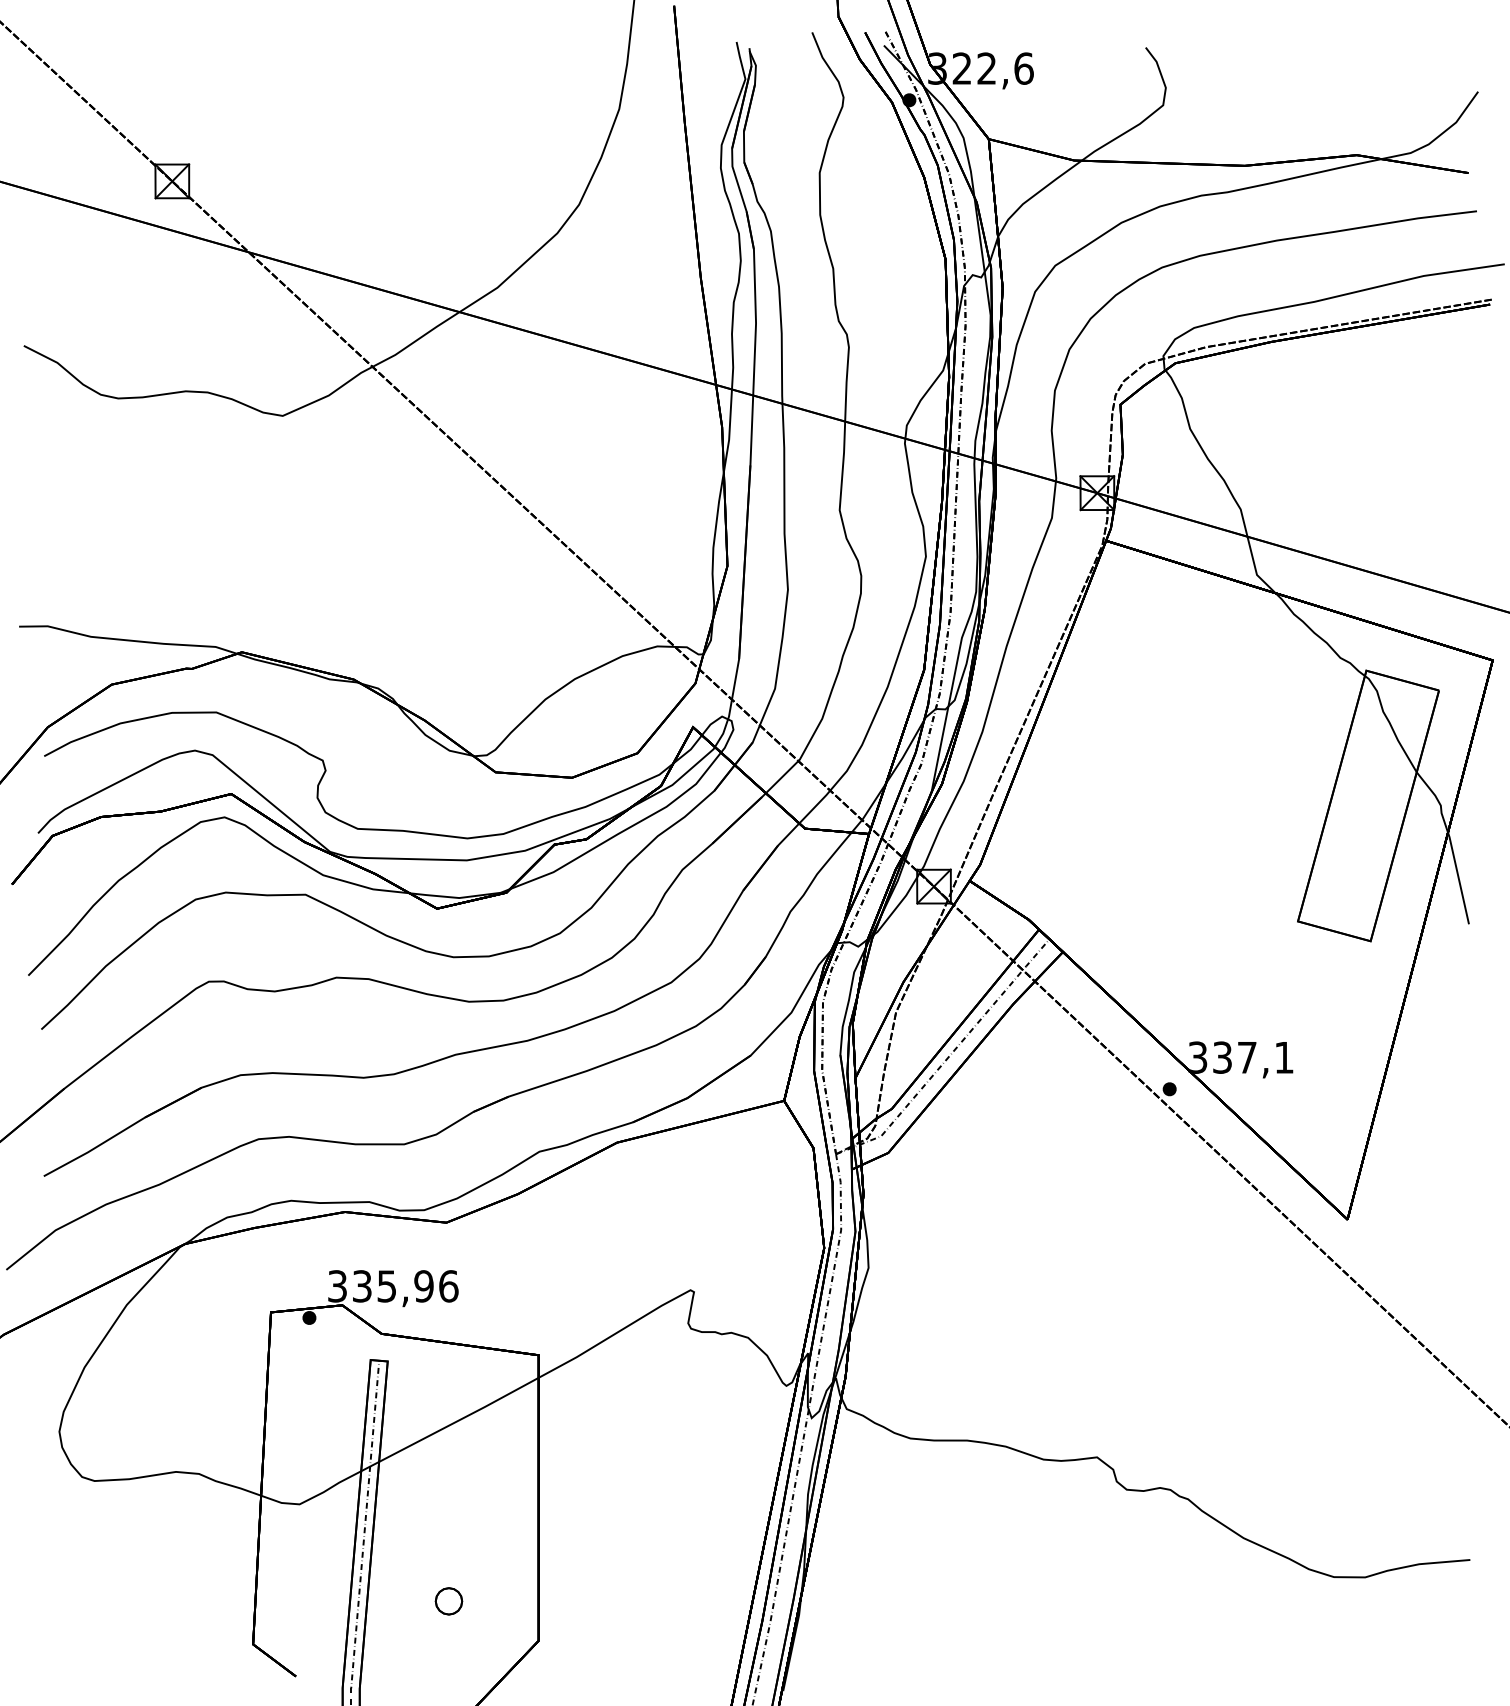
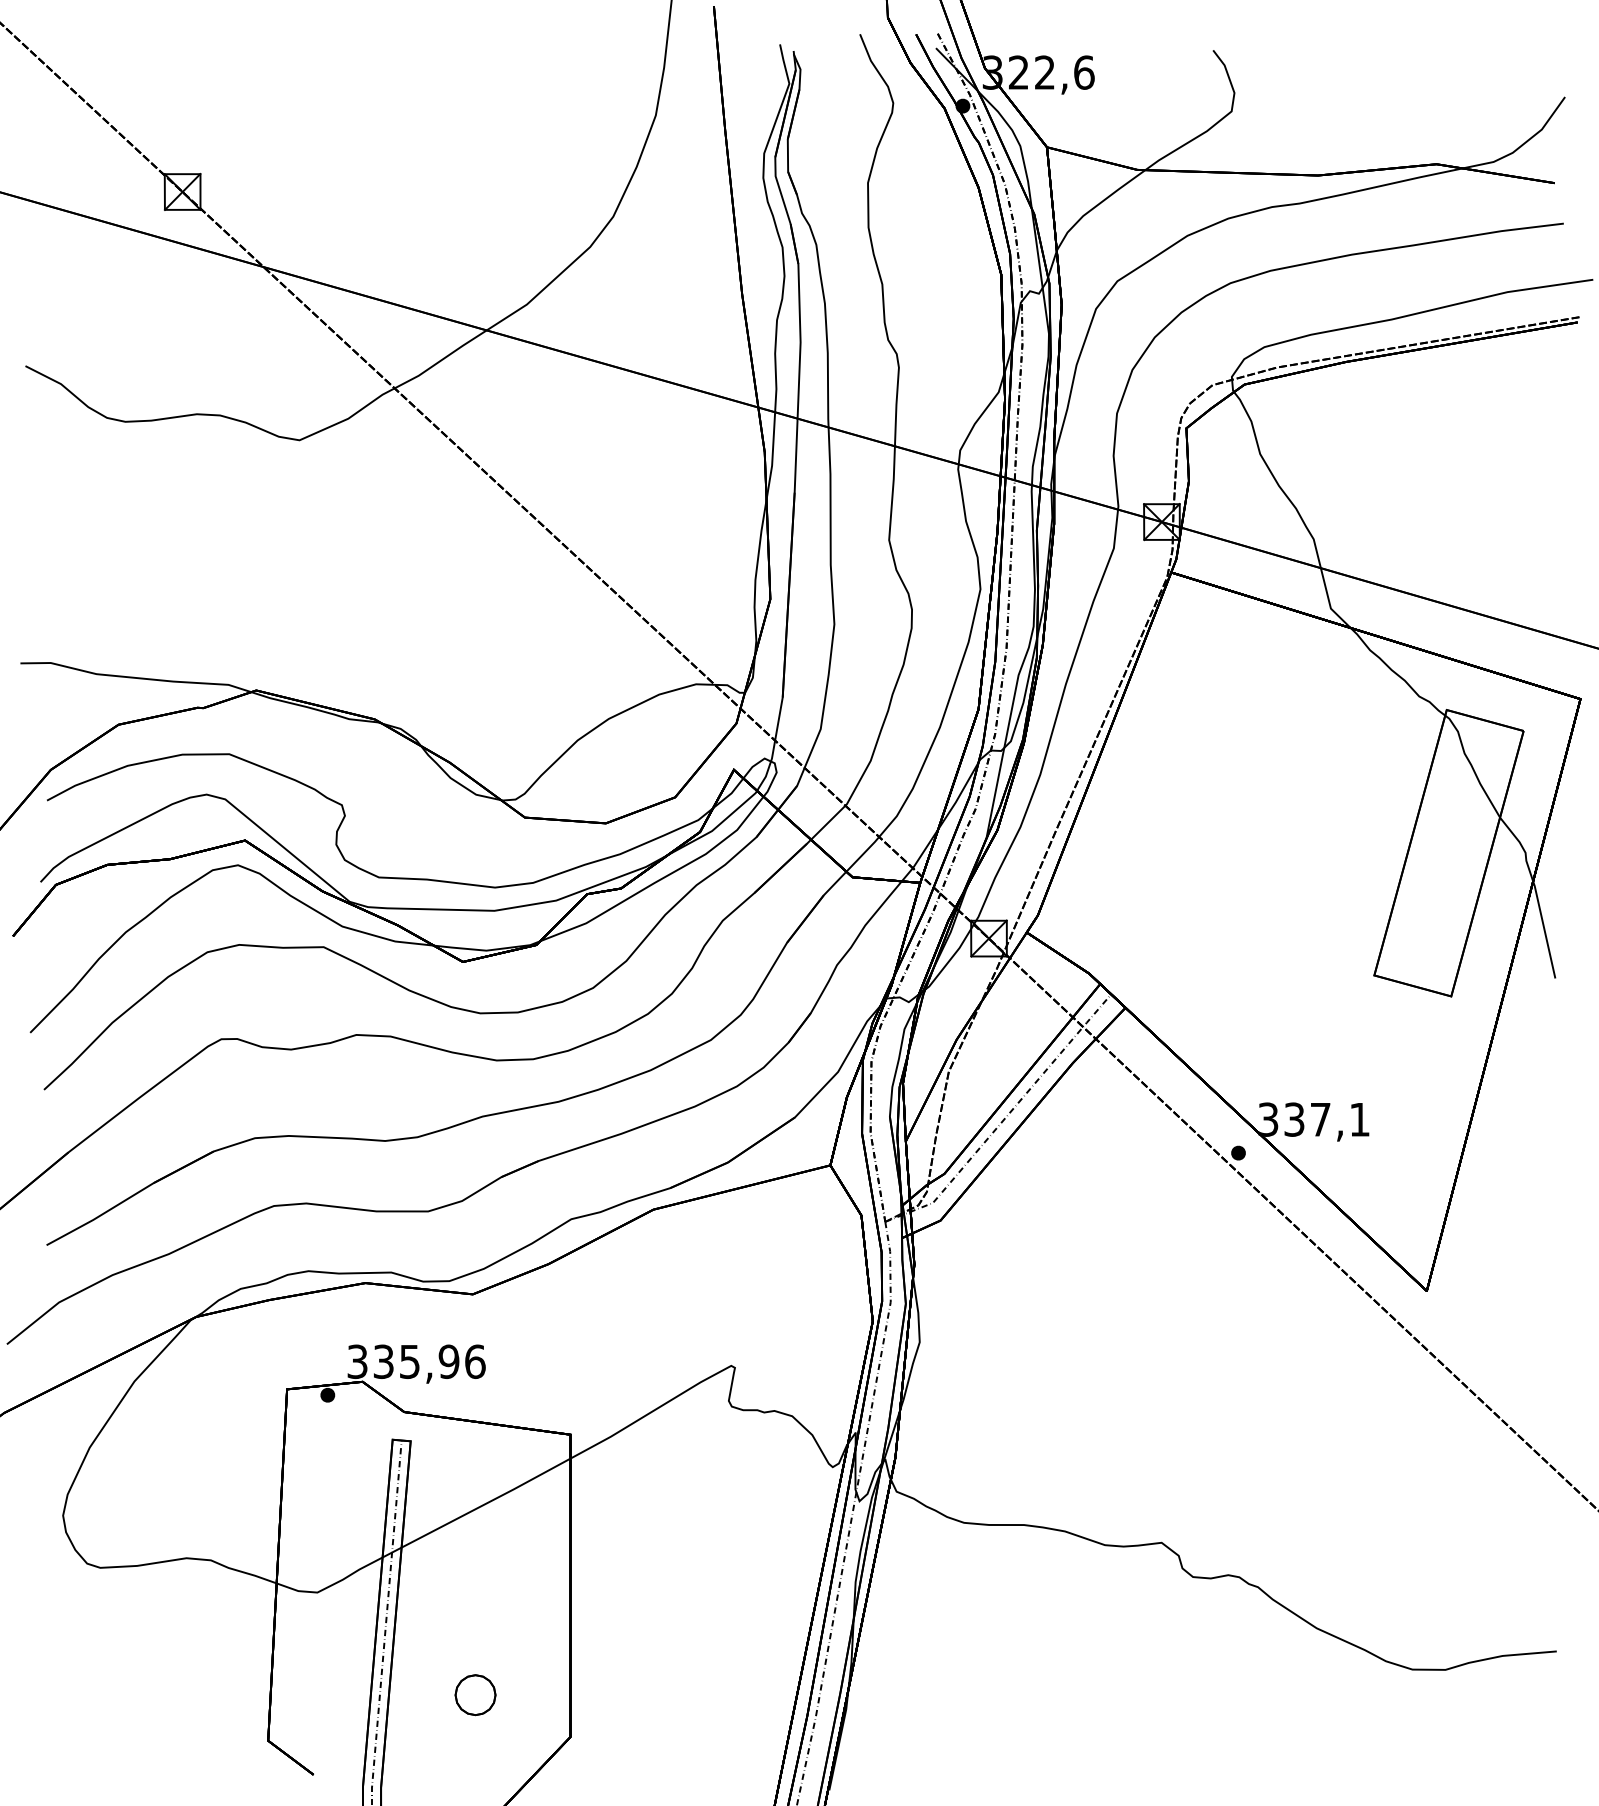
part: (448, 1601) -> (475, 1695), size x1.43

